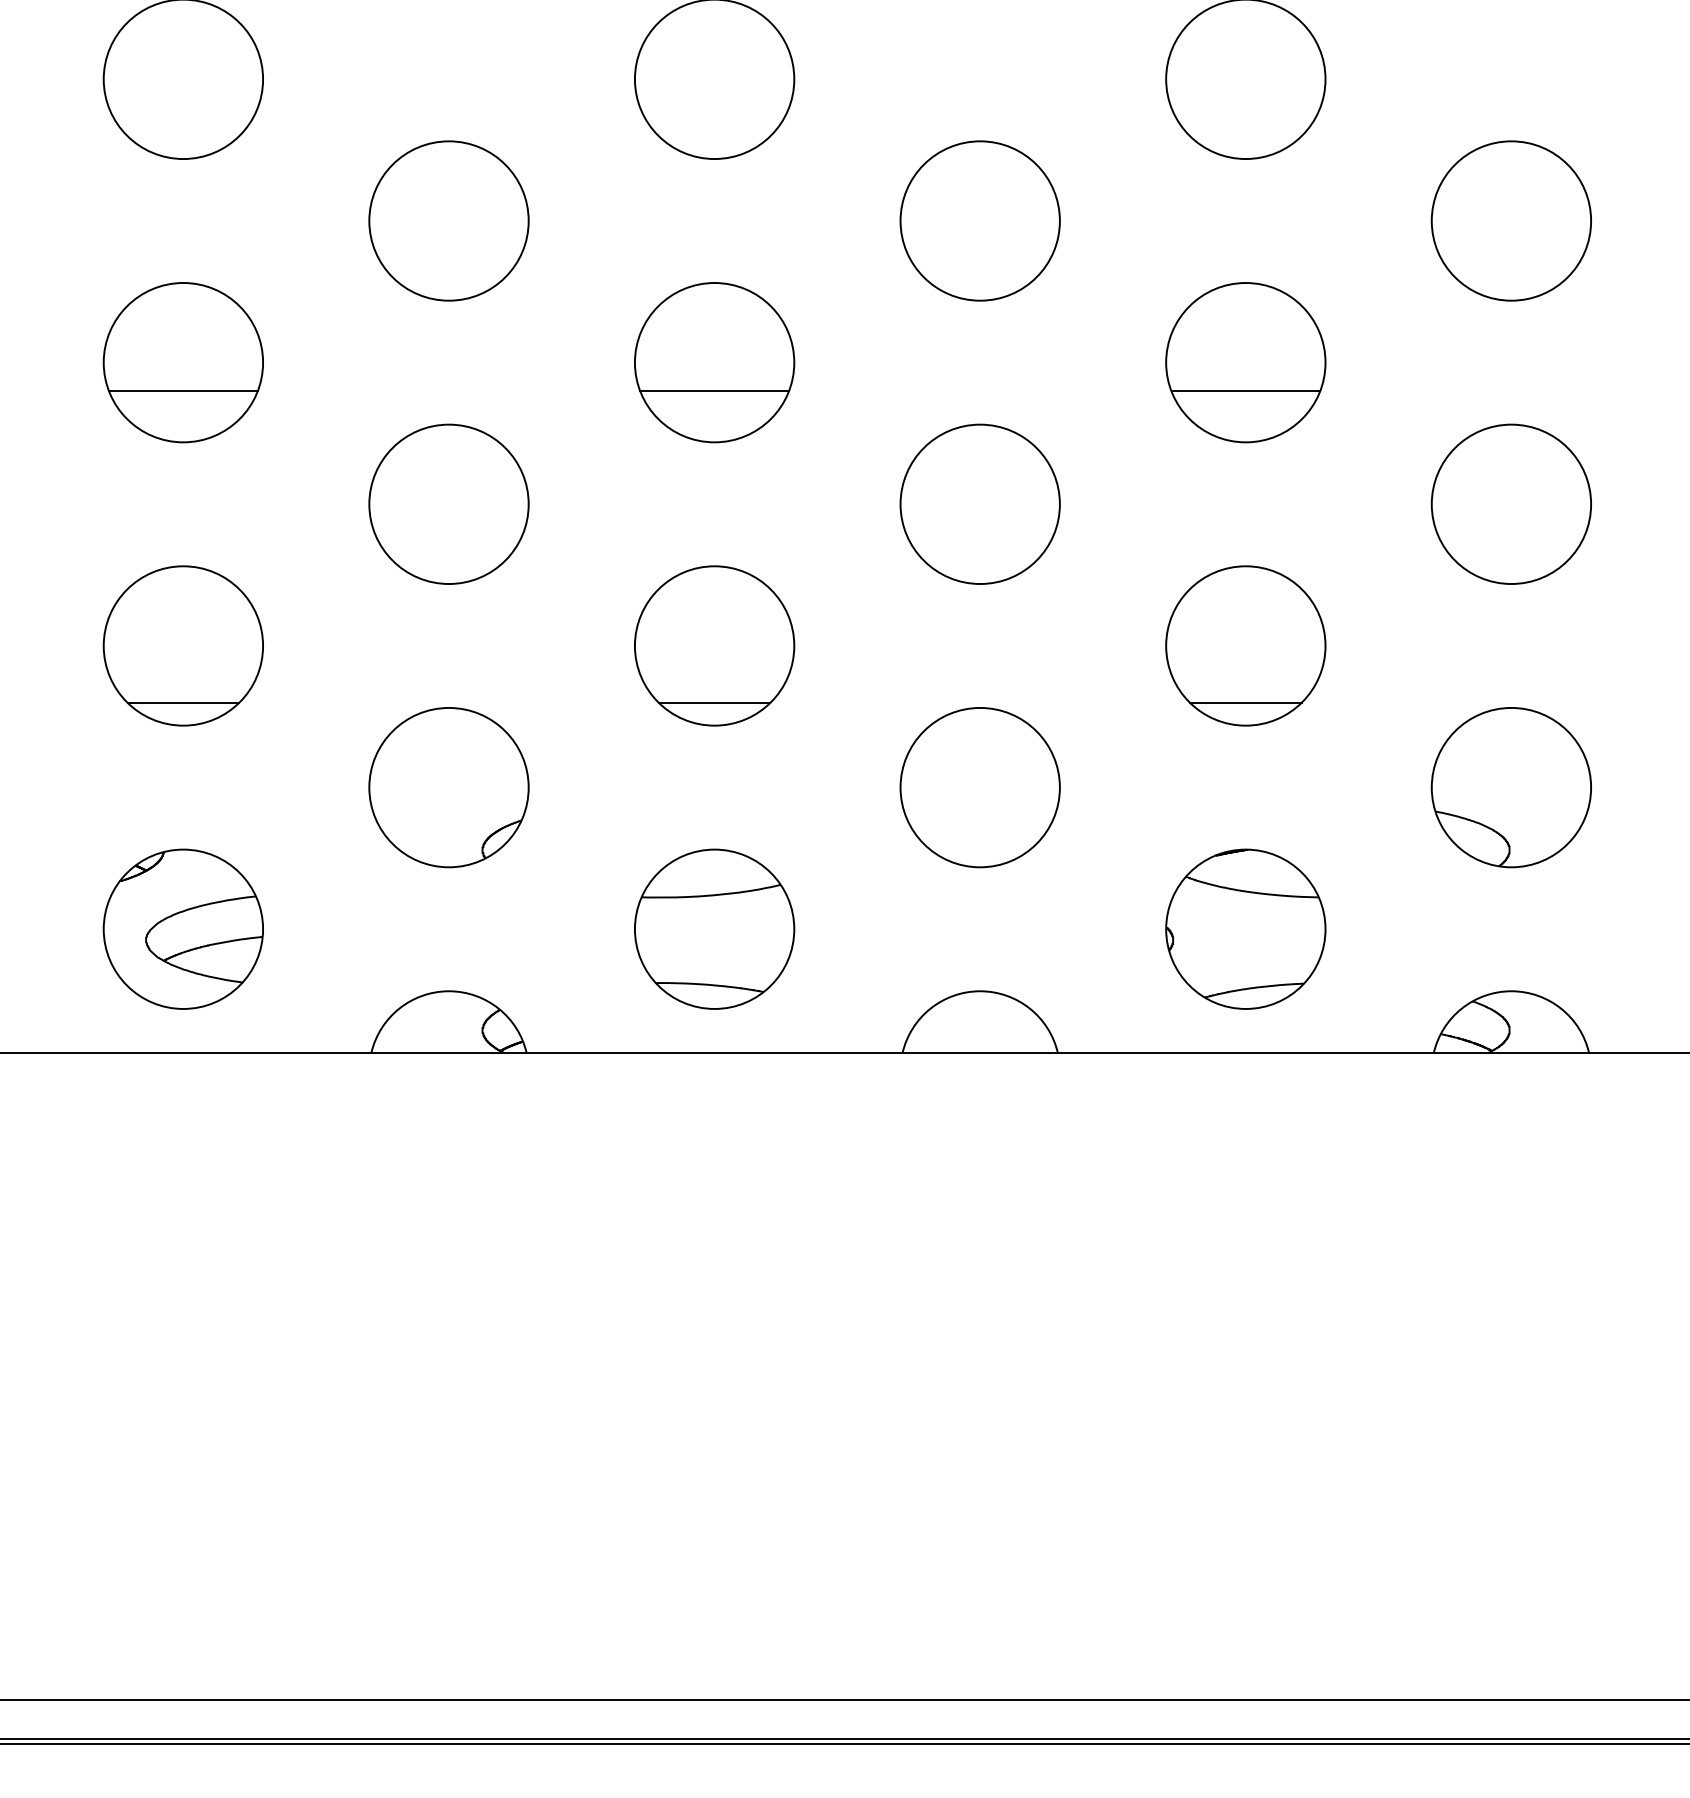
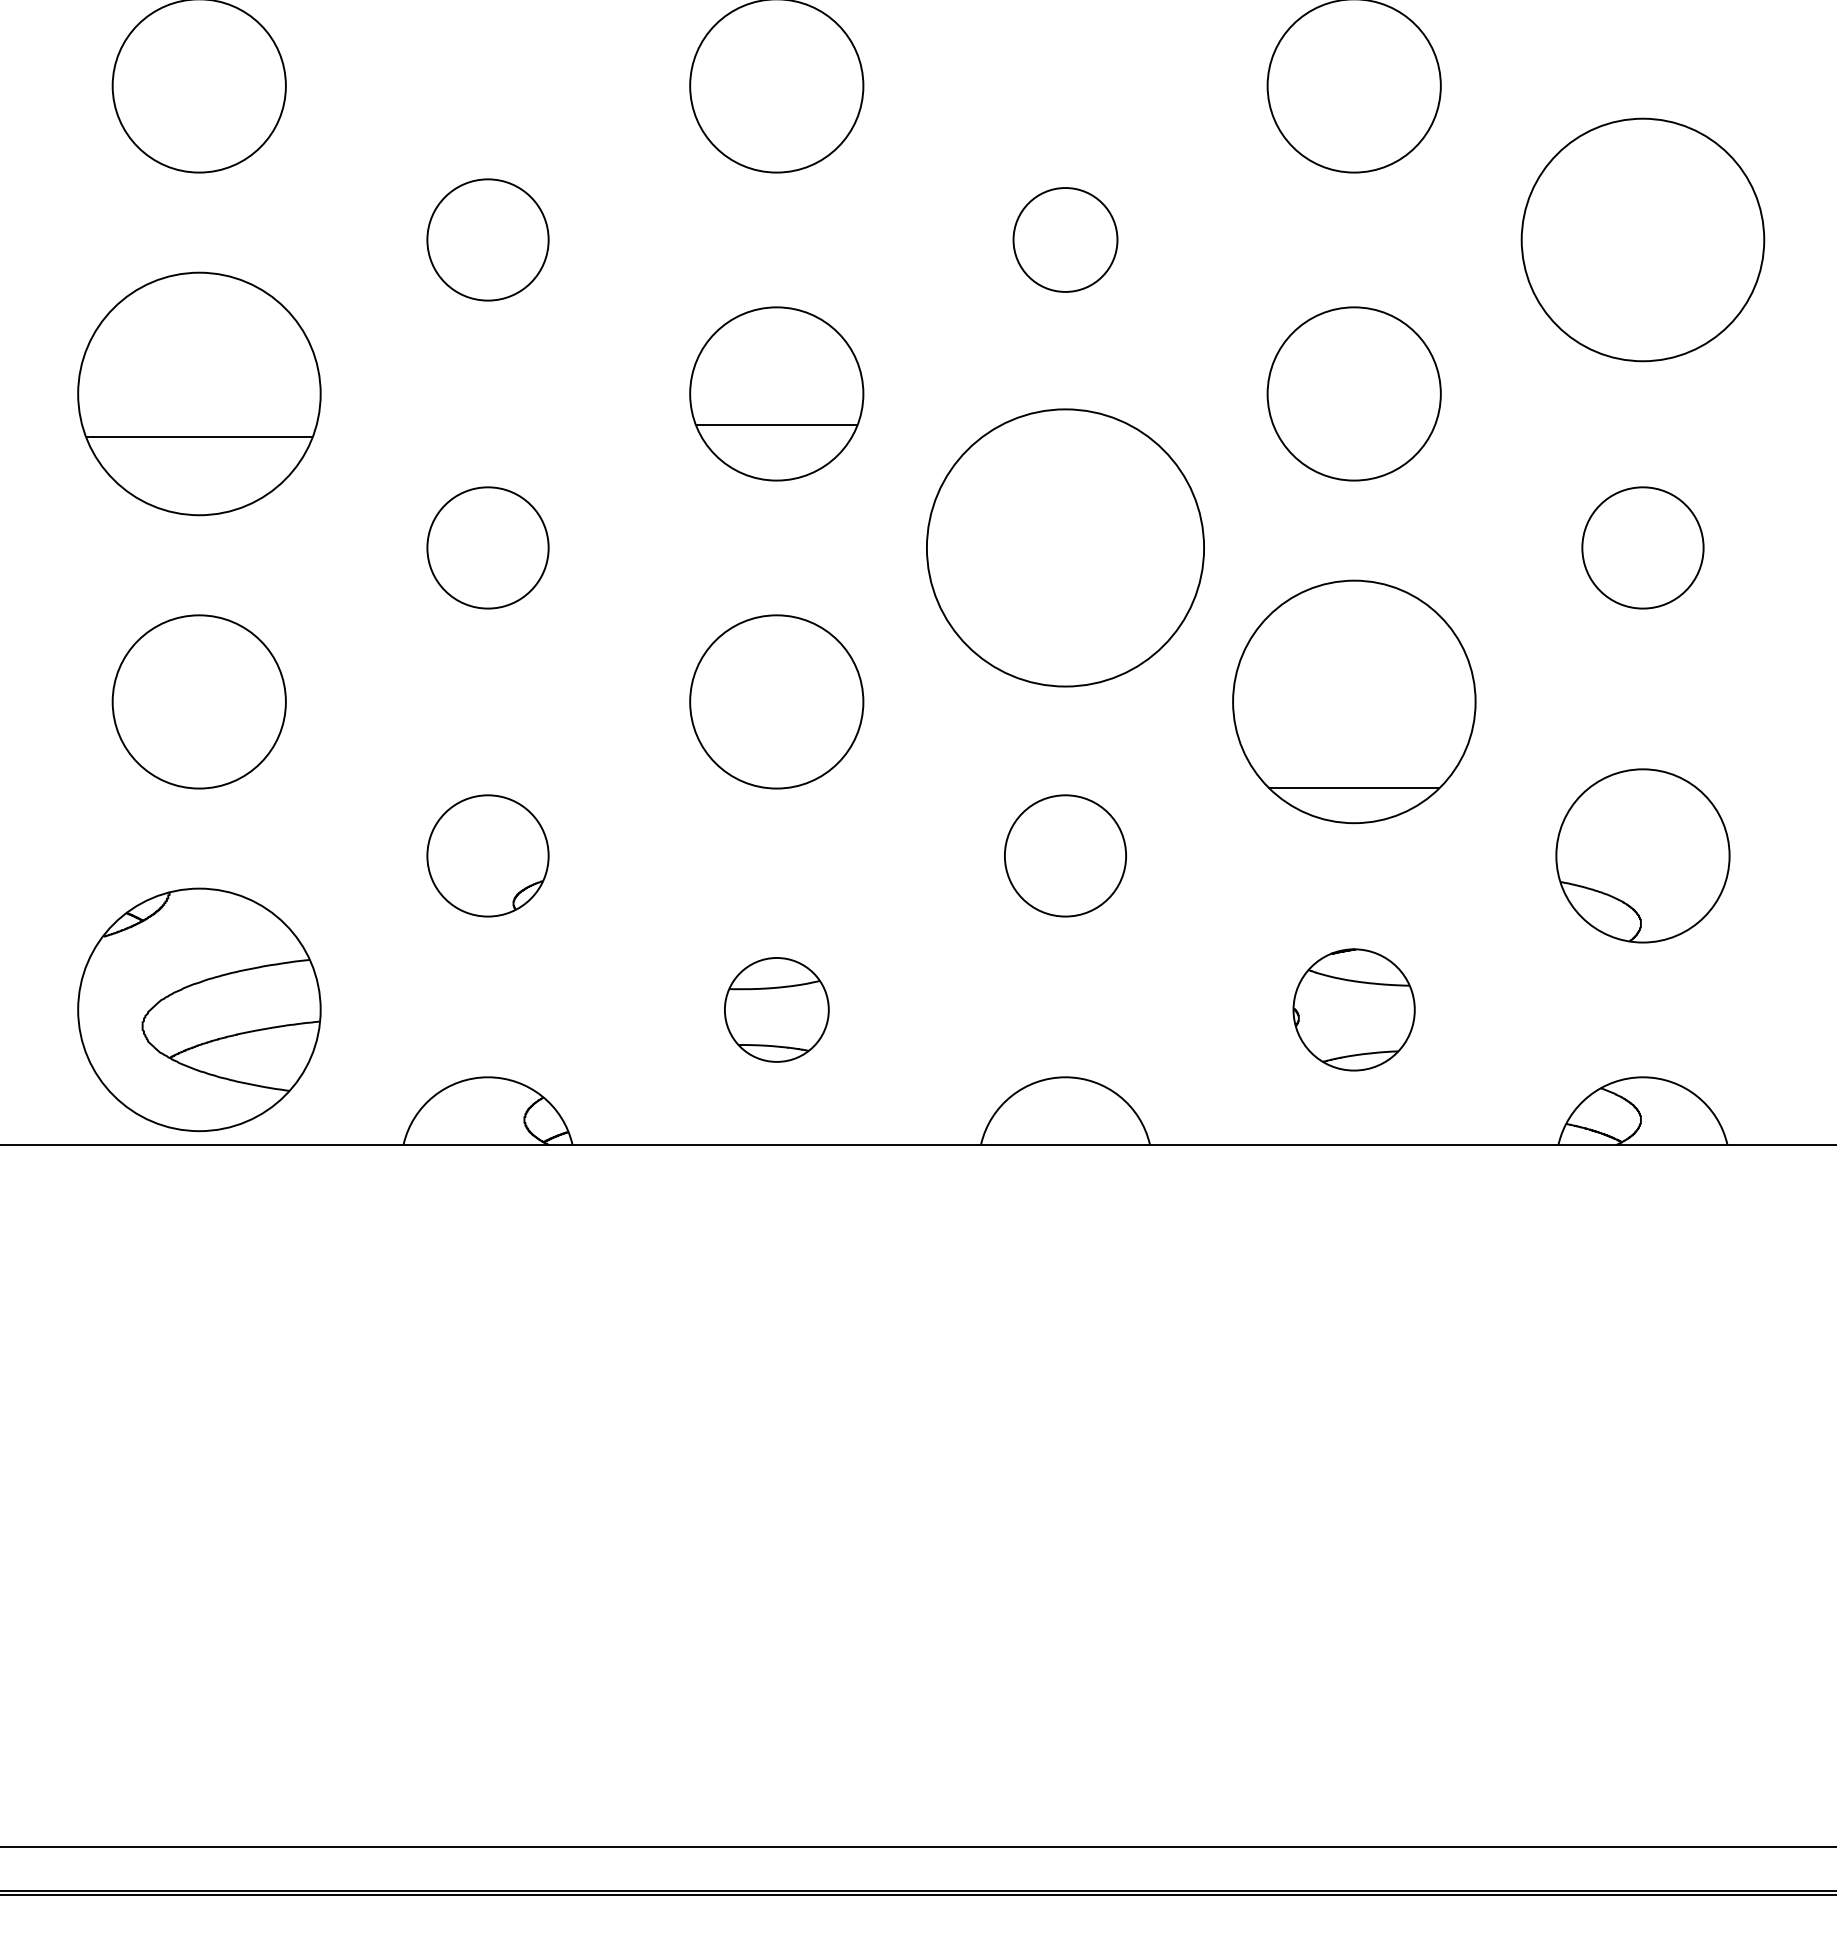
circle: (448, 220) -> (487, 239), size x0.7
circle: (980, 220) -> (1065, 239), size x0.6
circle: (1511, 220) -> (1642, 239), size x1.4
part: (182, 362) -> (198, 393), size x1.4
line: (1245, 391) -> (1353, 425), removed
circle: (448, 503) -> (487, 547), size x0.7
circle: (980, 503) -> (1065, 547), size x1.6
circle: (1511, 503) -> (1642, 547), size x0.7
part: (1245, 645) -> (1353, 701), size x1.4
line: (182, 702) -> (198, 763), removed
line: (714, 702) -> (776, 763), removed
part: (448, 787) -> (487, 855), size x0.7
circle: (980, 787) -> (1065, 855), size x0.7
part: (182, 928) -> (198, 1009), size x1.4
part: (714, 928) -> (776, 1009), size x0.6
part: (1245, 928) -> (1353, 1009), size x0.7

